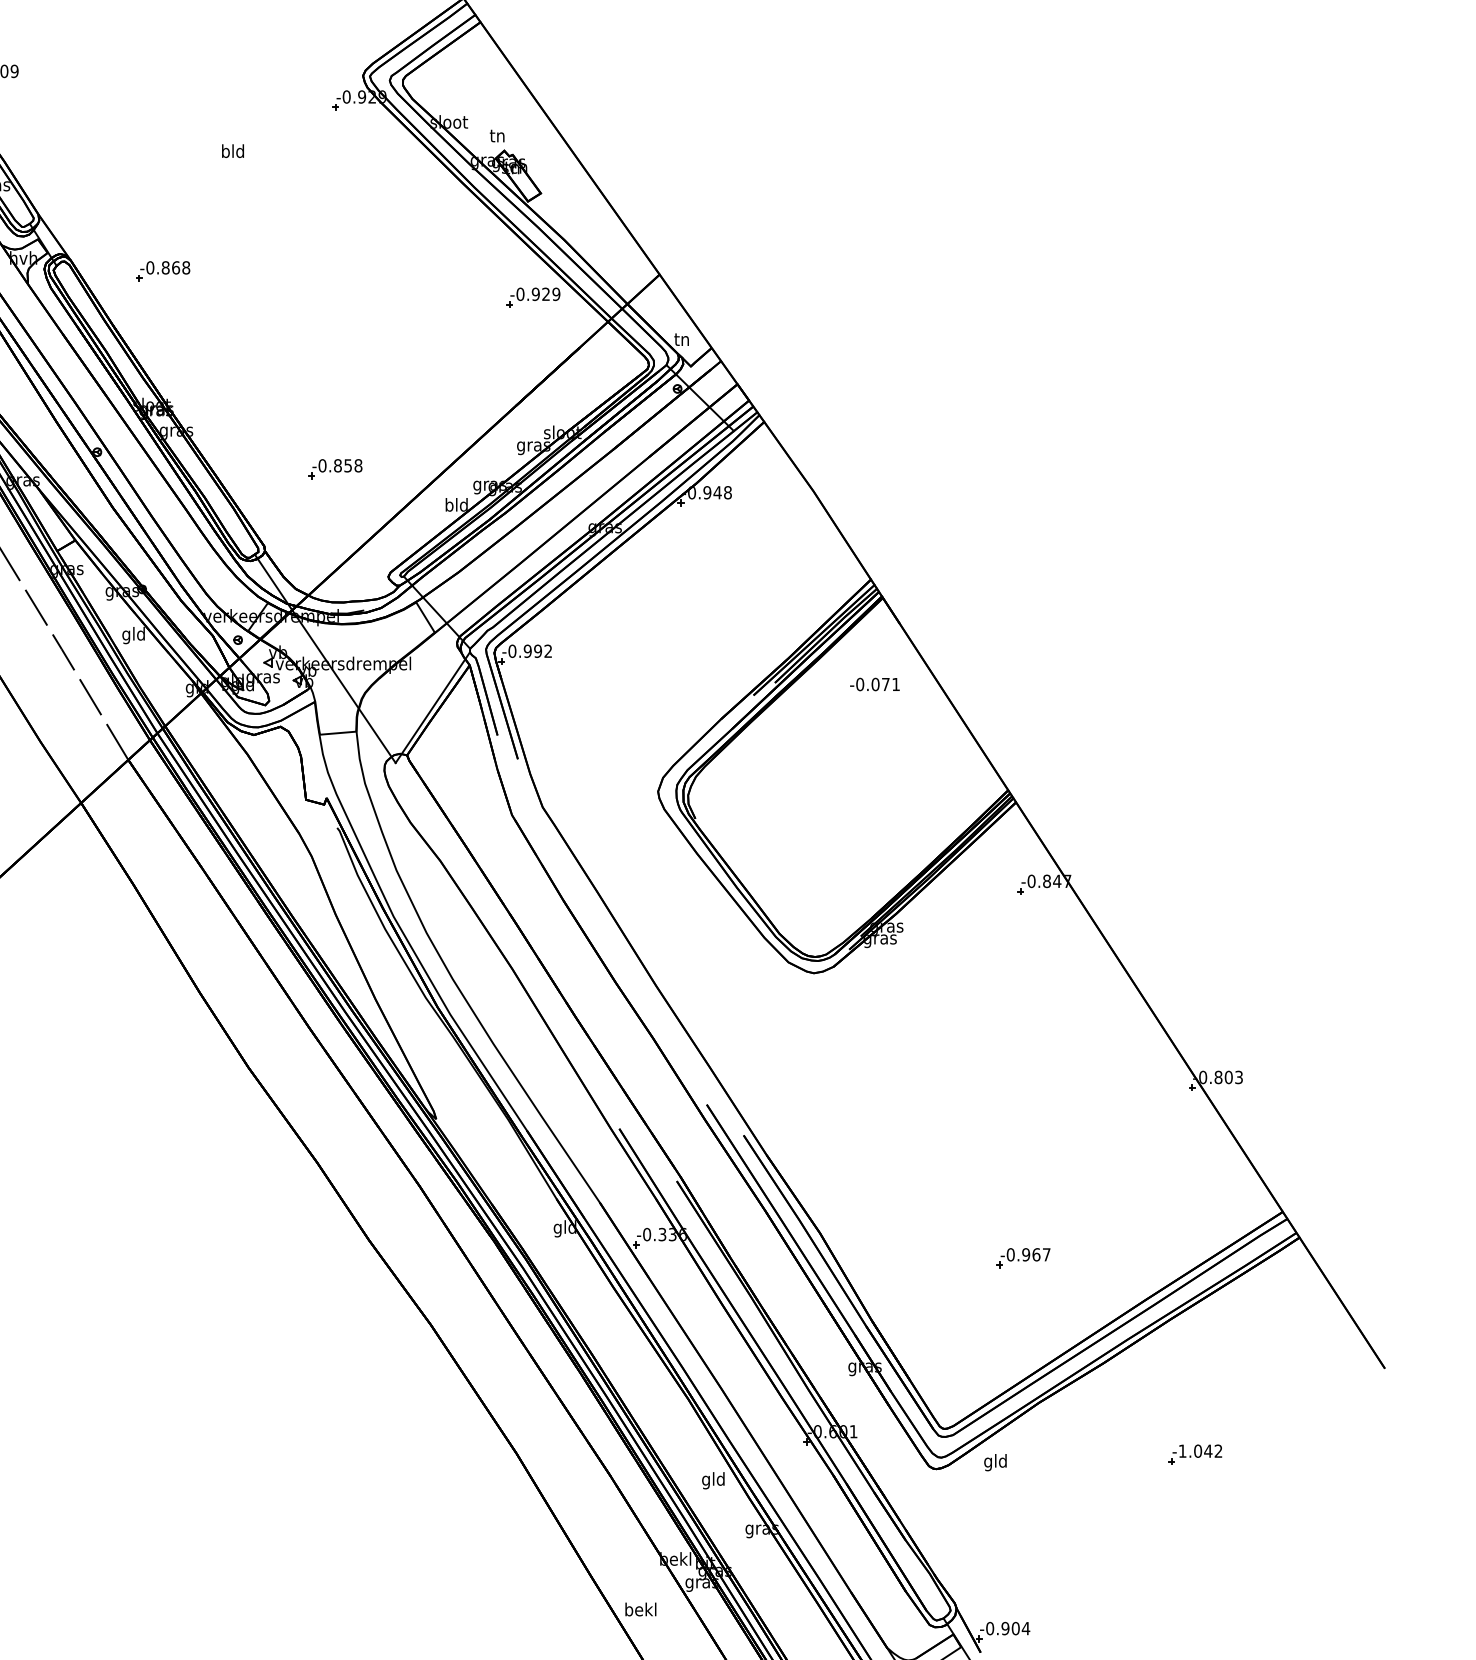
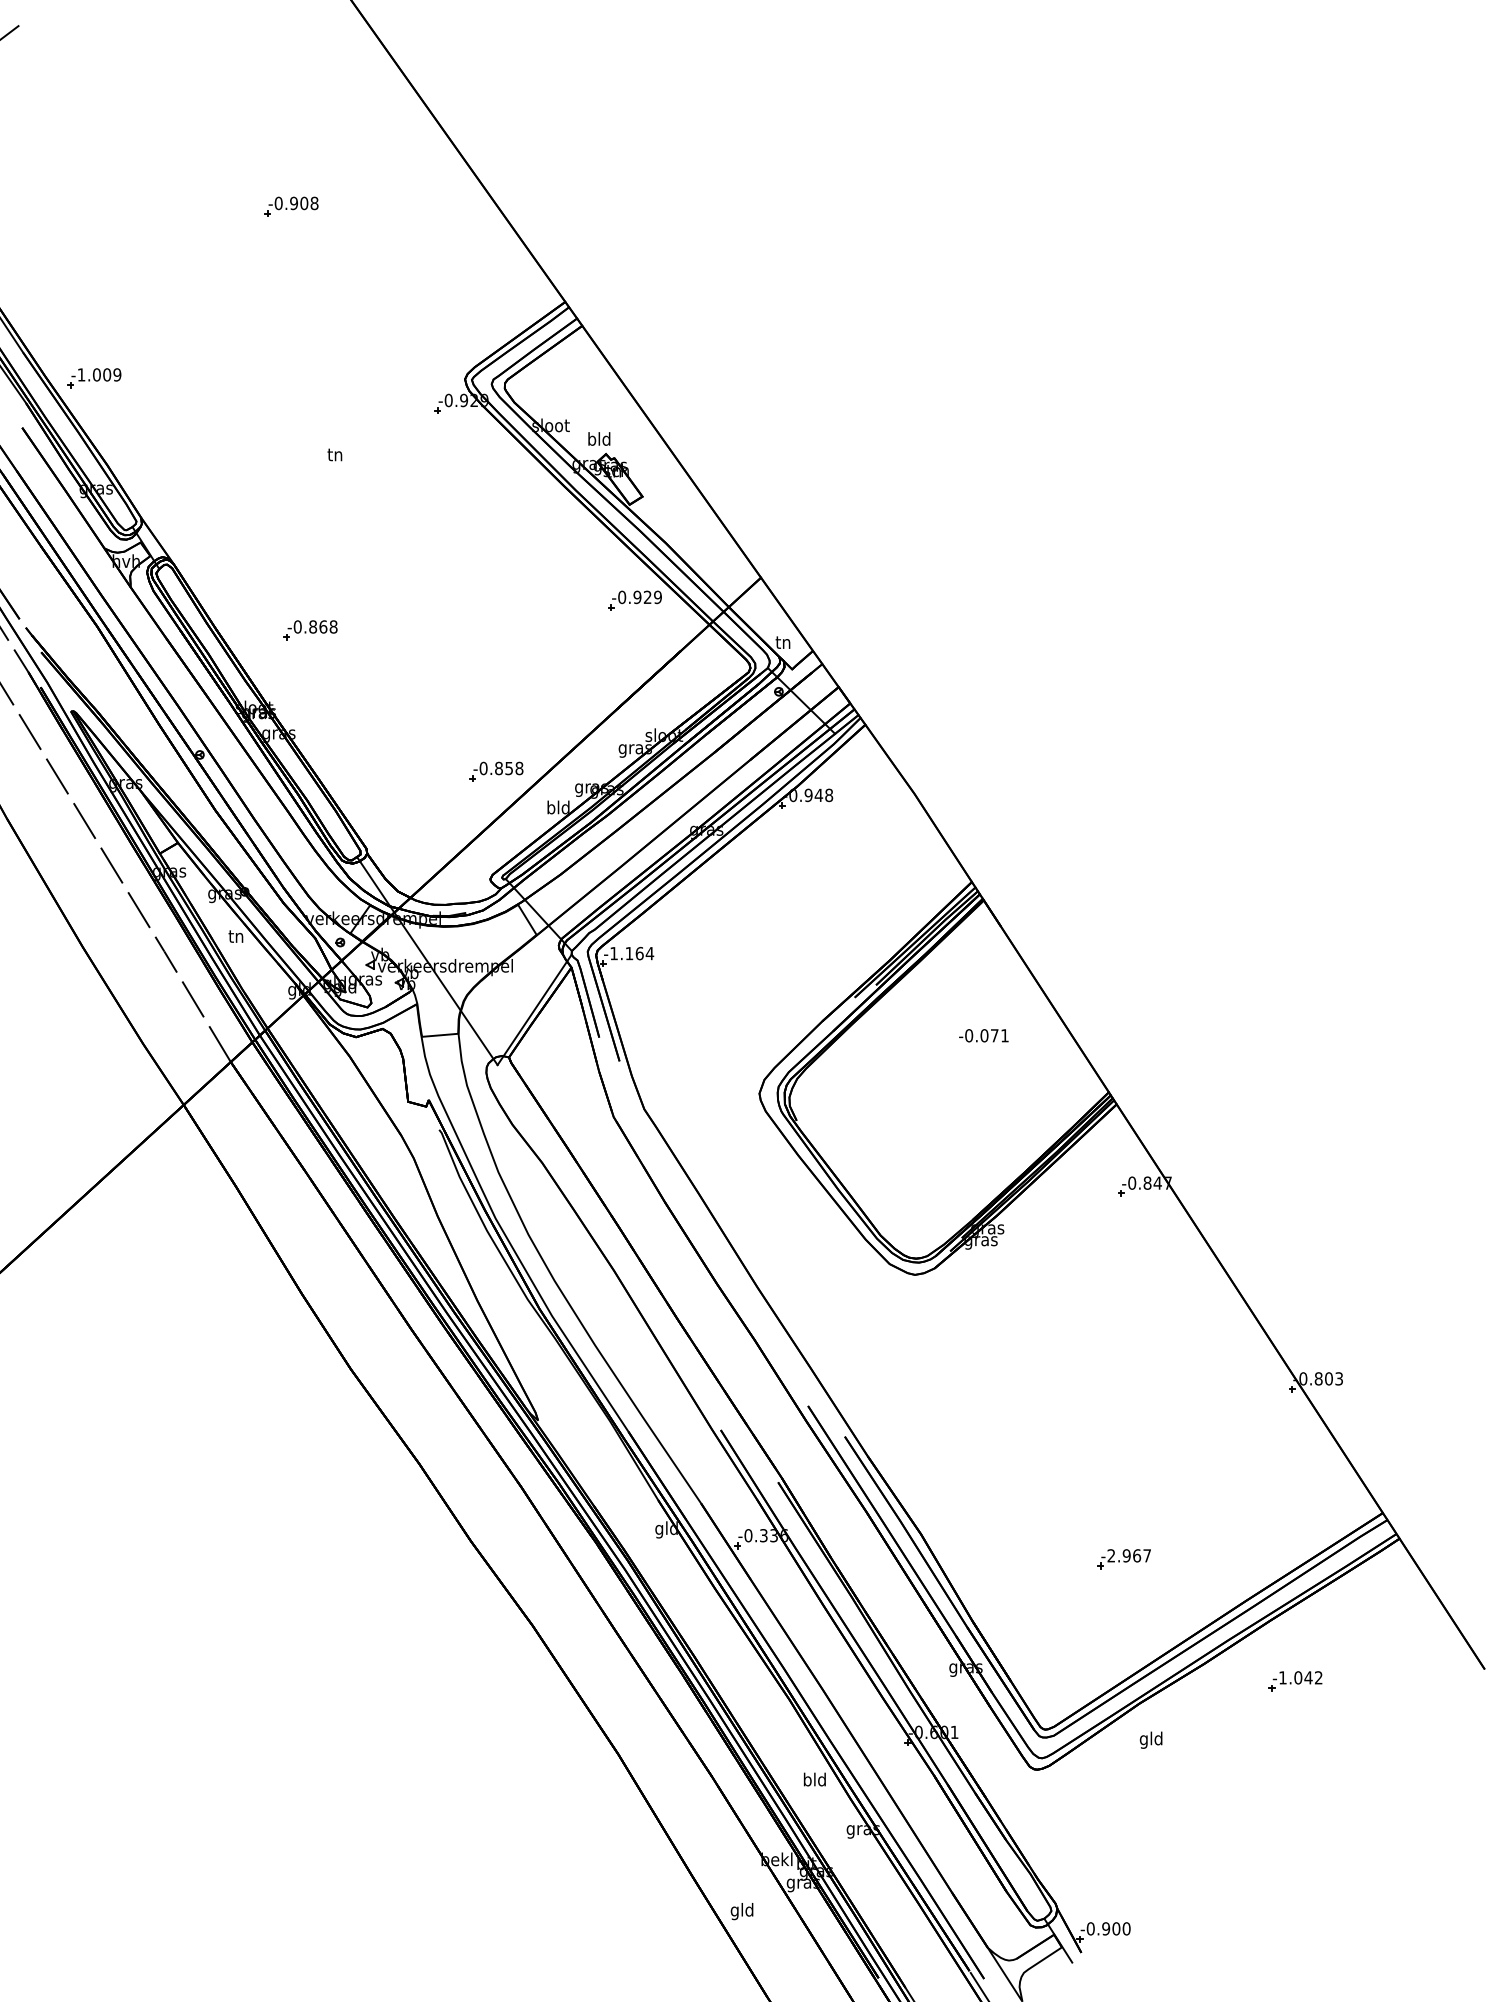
text: (497, 135) -> (599, 438), tn -> bld
text: (233, 151) -> (335, 454), bld -> tn
part: (163, 271) -> (310, 630), moved
part: (335, 468) -> (496, 771), moved
text: (133, 635) -> (235, 937), gld -> tn
text: (530, 651) -> (632, 953), -0.992 -> -1.164
text: (874, 684) -> (983, 1035), moved
text: (1010, 1254) -> (1111, 1555), -0.967 -> -2.967
part: (1195, 1454) -> (1295, 1681), moved
text: (994, 1461) -> (1150, 1739), moved
text: (706, 1479) -> (807, 1780), gld -> bld
text: (640, 1611) -> (741, 1911), bekl -> gld
text: (1025, 1628) -> (1126, 1928), -0.904 -> -0.900

